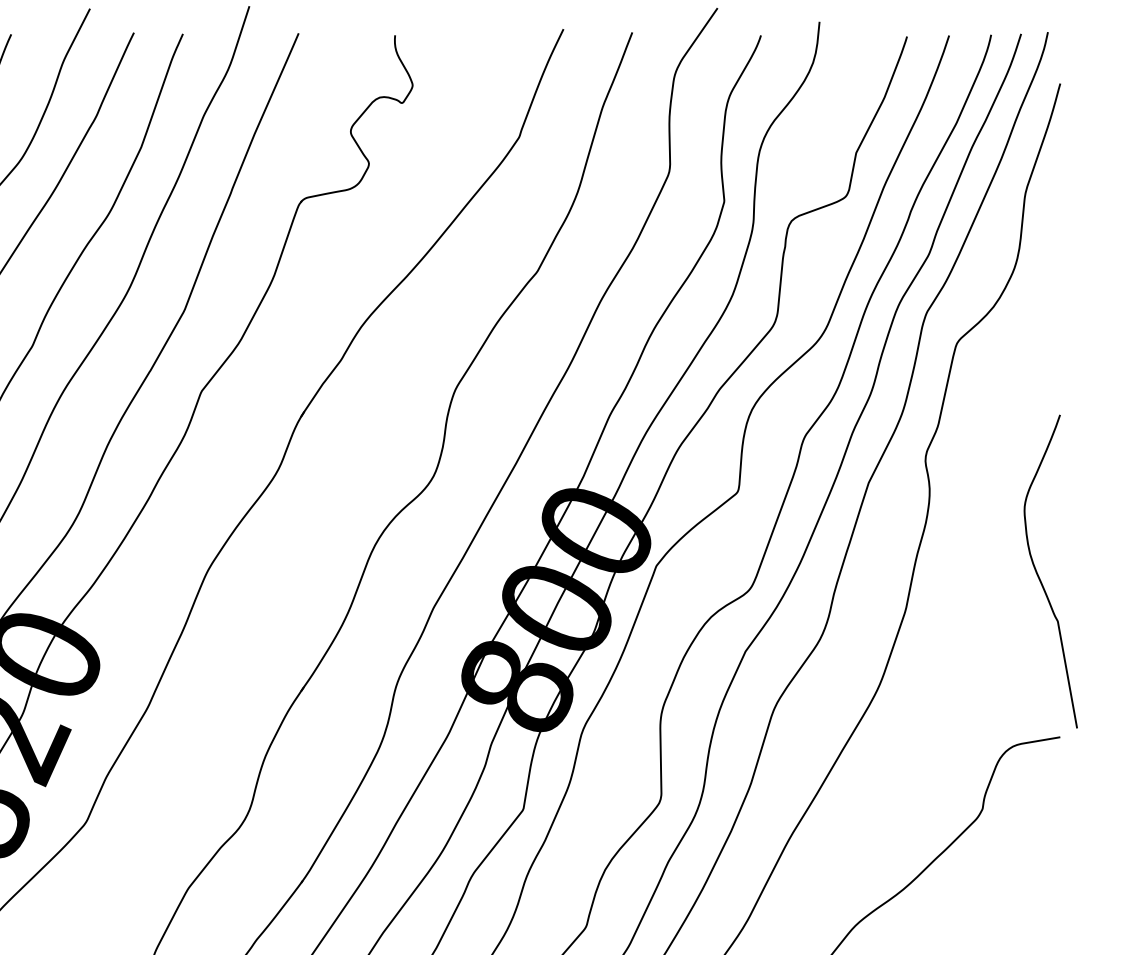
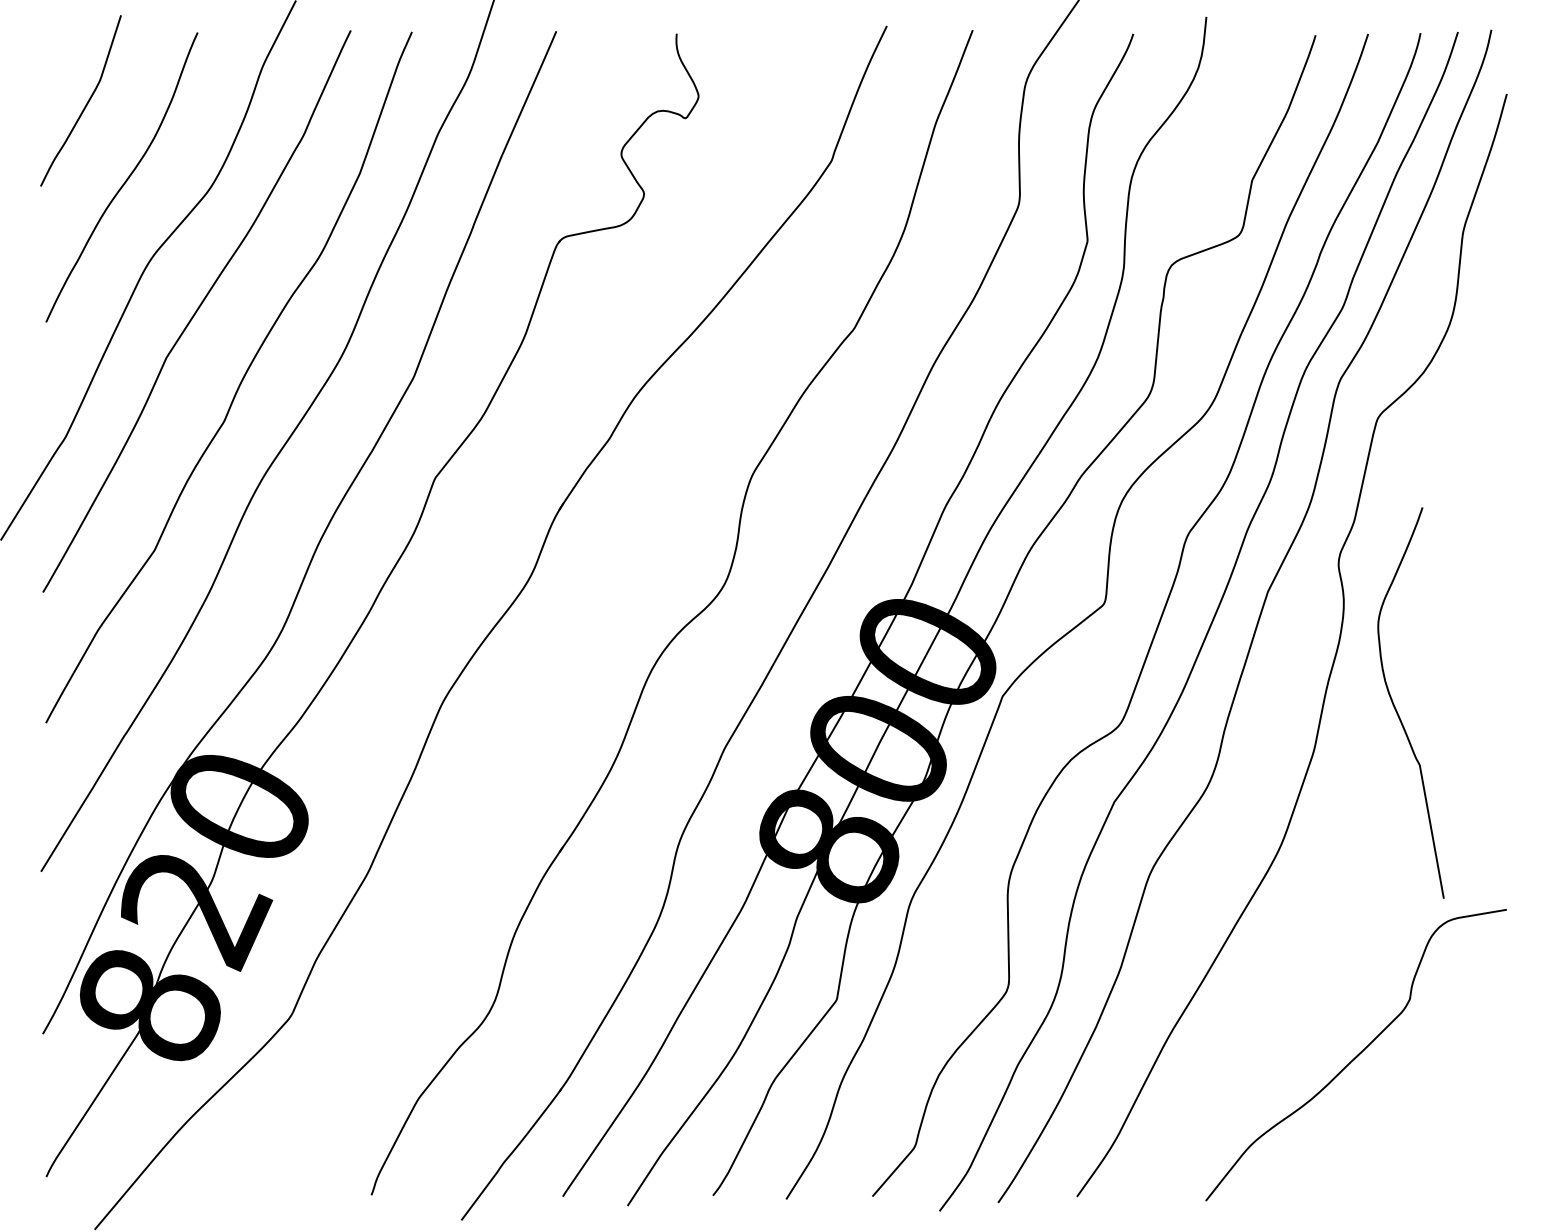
curve: (1039, 575) -> (1396, 708), moved

